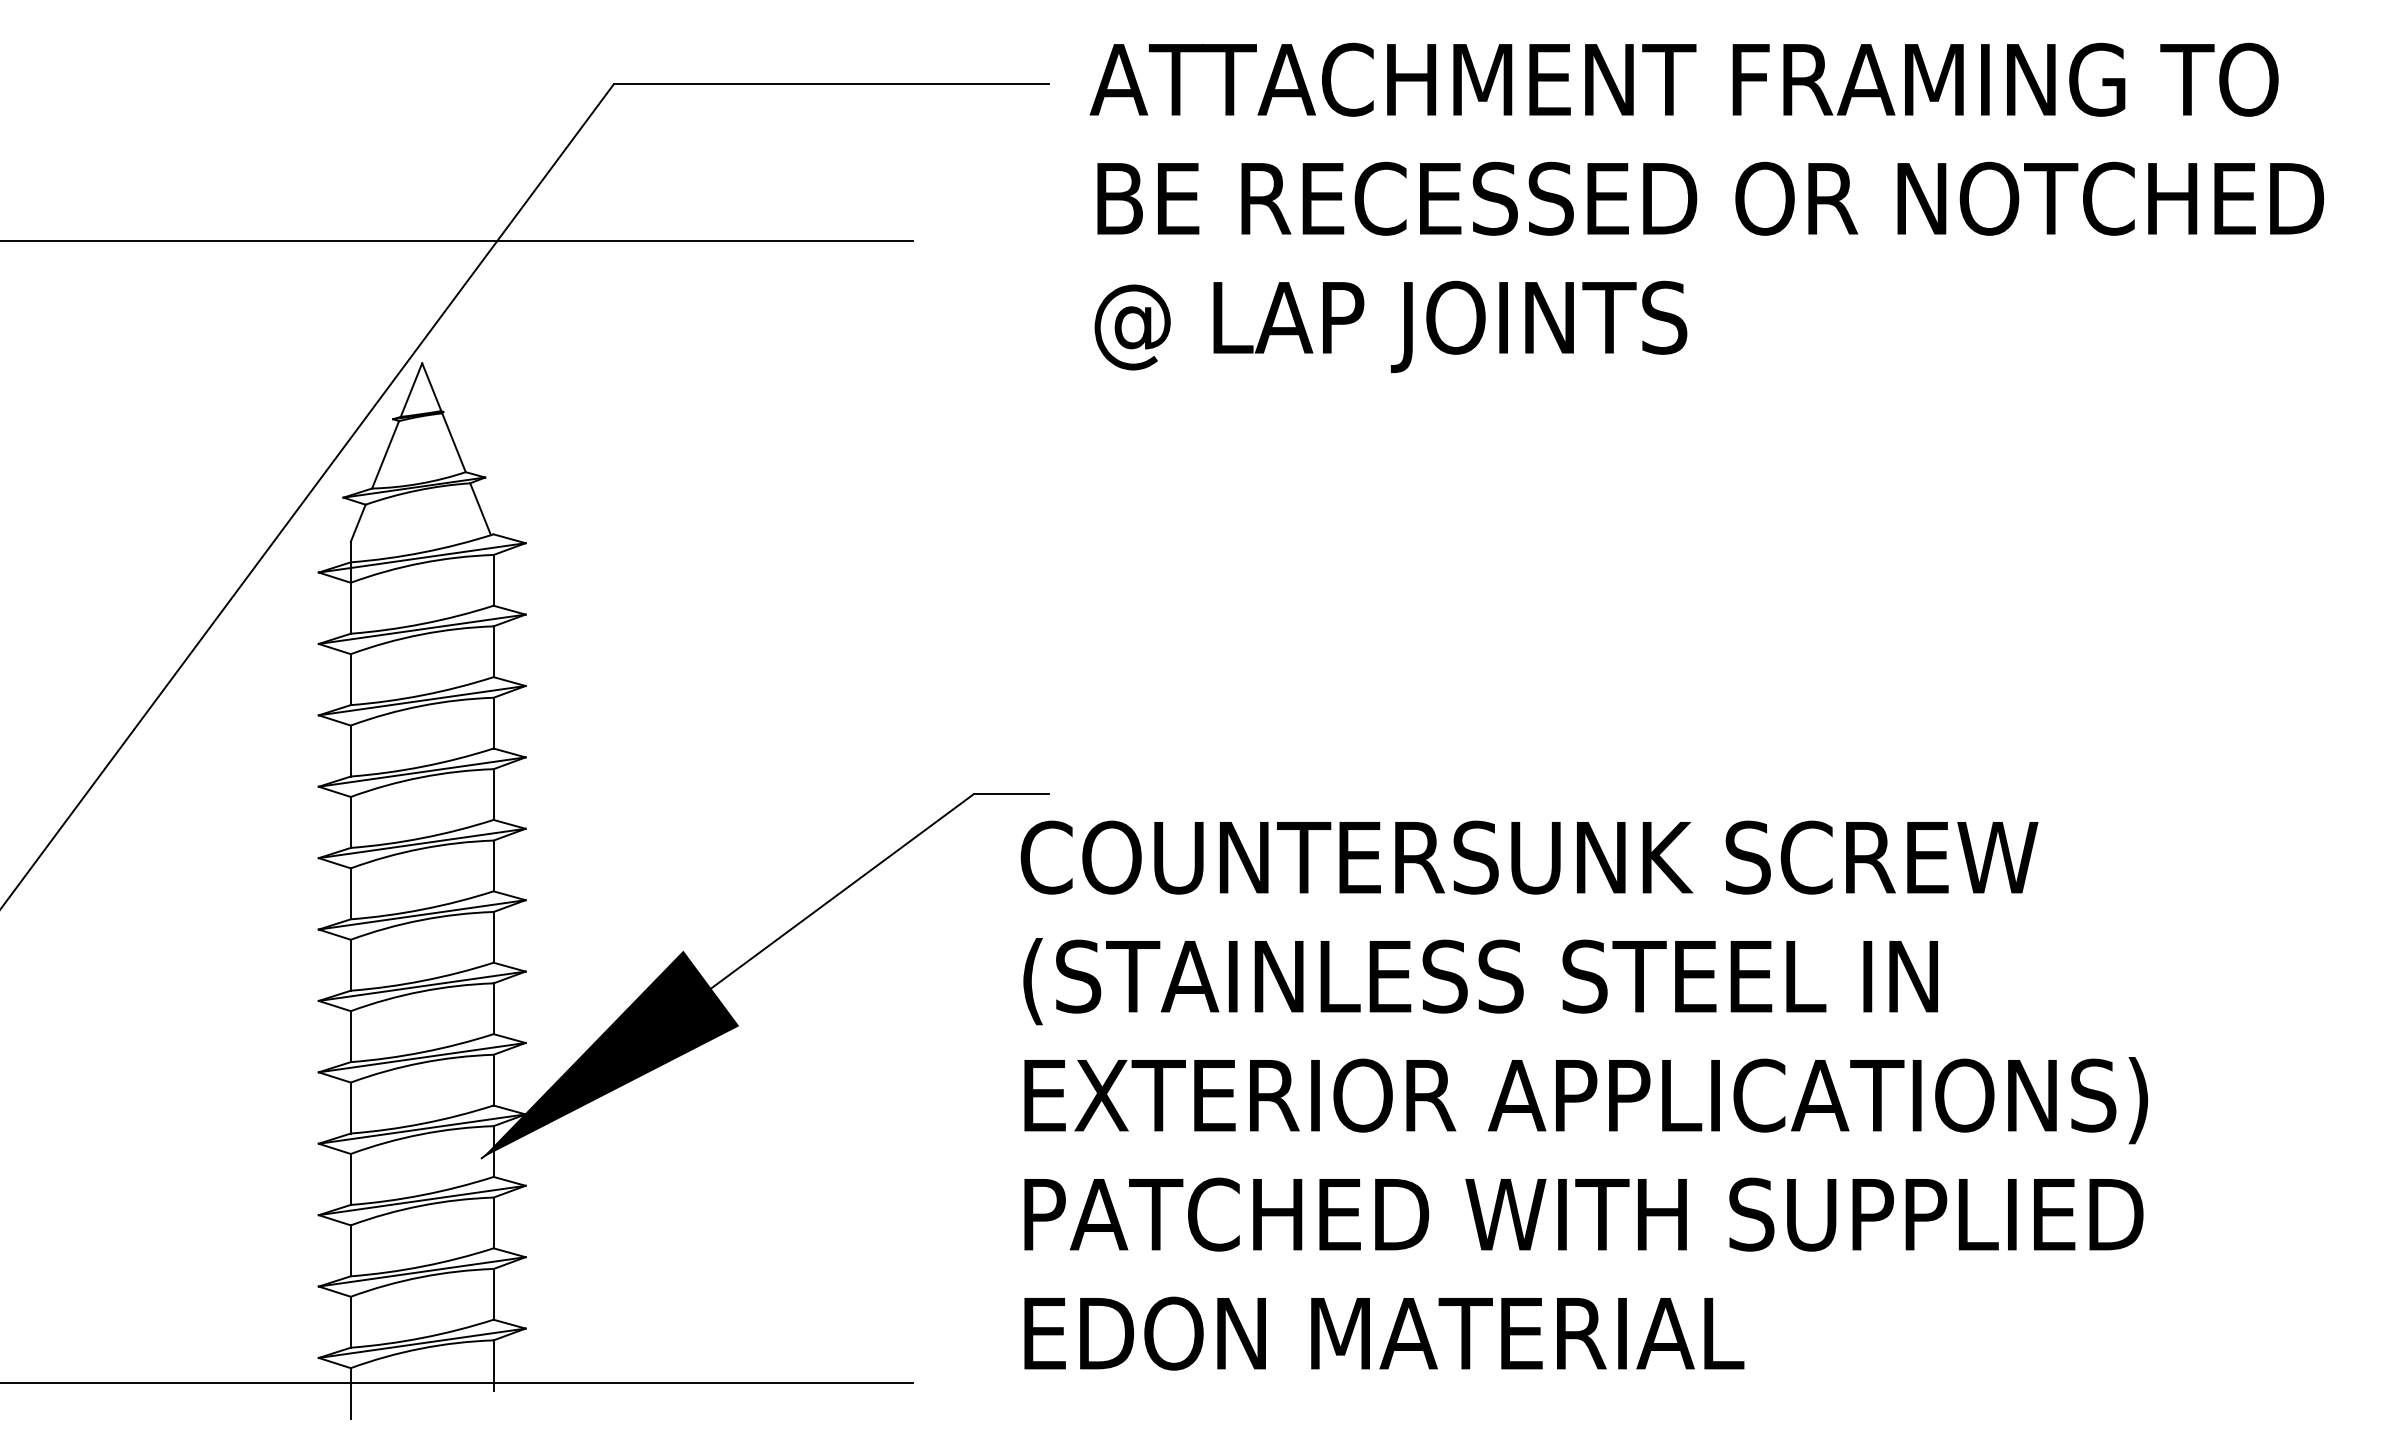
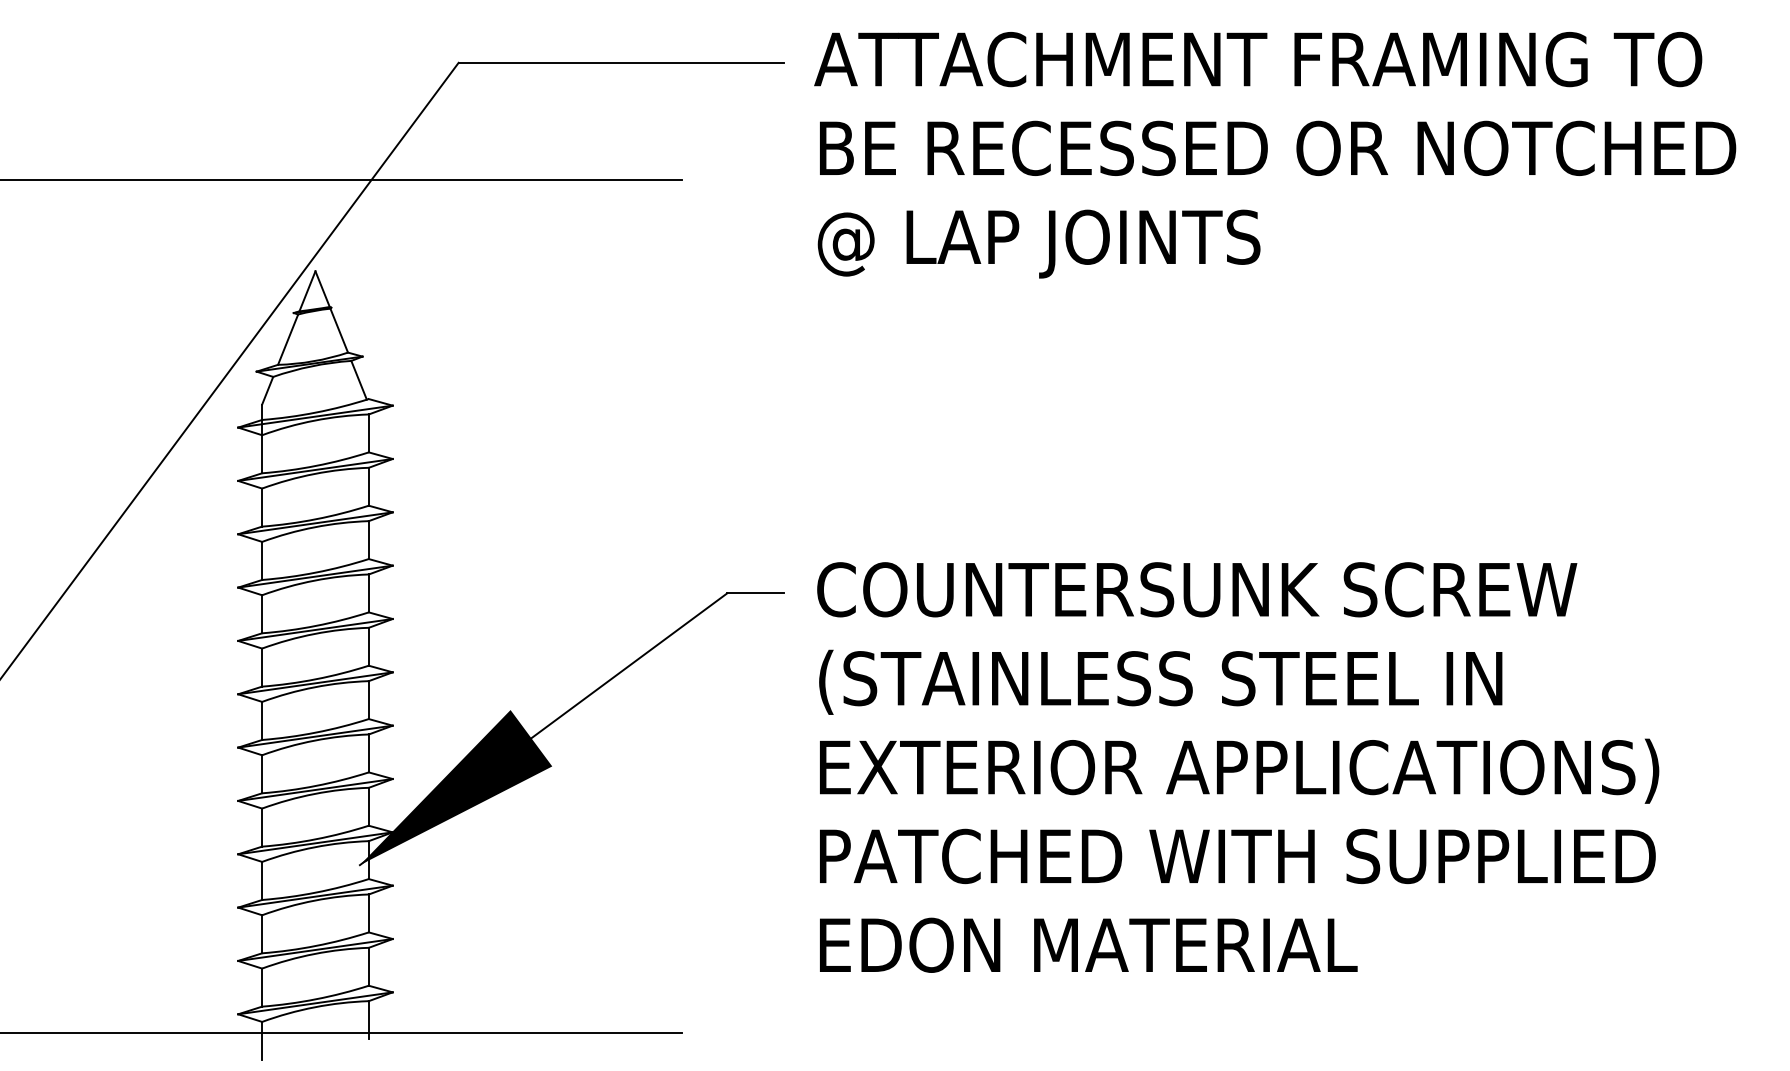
text: (1584, 1095) -> (1238, 767), moved

